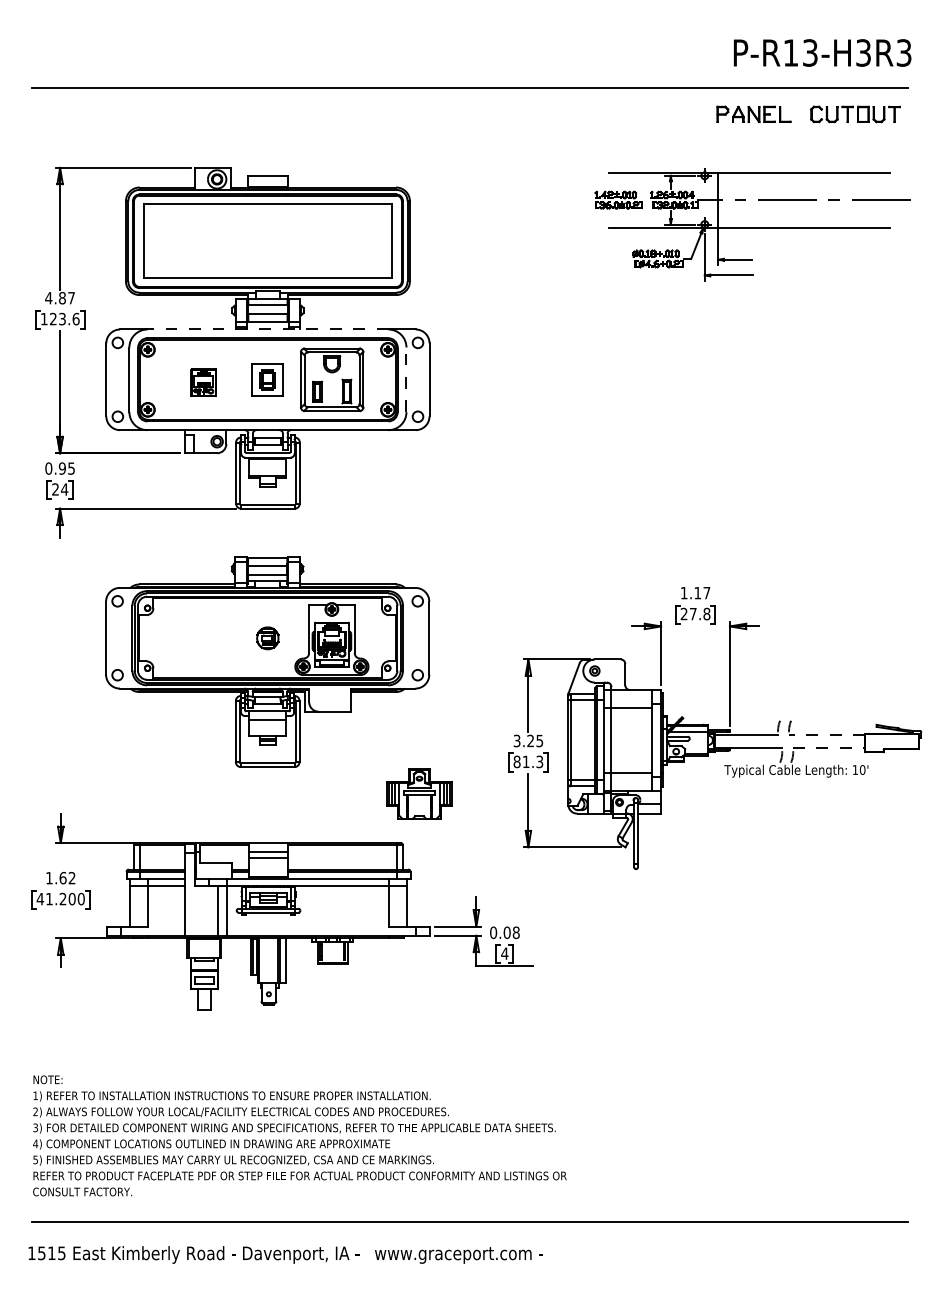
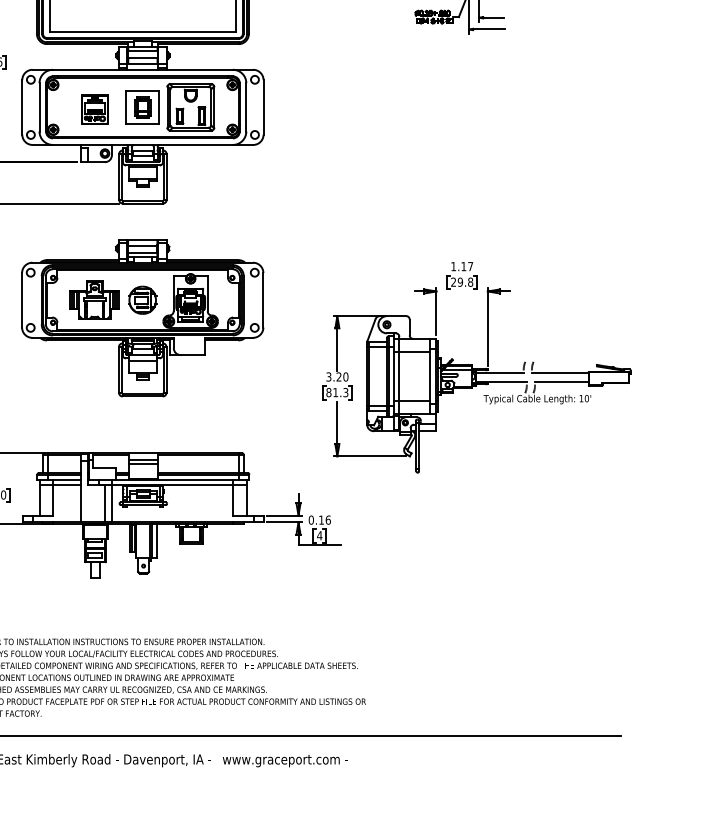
line: (267, 329) -> (142, 69), dashed -> solid
part: (267, 379) -> (142, 107), size x1.43
line: (406, 379) -> (246, 107), dashed -> solid
part: (203, 382) -> (94, 109), size x1.43
text: (692, 613) -> (459, 281), 27.8 -> 29.8
part: (267, 638) -> (142, 300), size x1.67
line: (827, 735) -> (560, 372), dashed -> solid
text: (539, 740) -> (345, 376), 3.25 -> 3.20
line: (829, 748) -> (562, 382), dashed -> solid
part: (419, 793) -> (94, 299), moved
text: (511, 932) -> (324, 519), 0.08 -> 0.16

